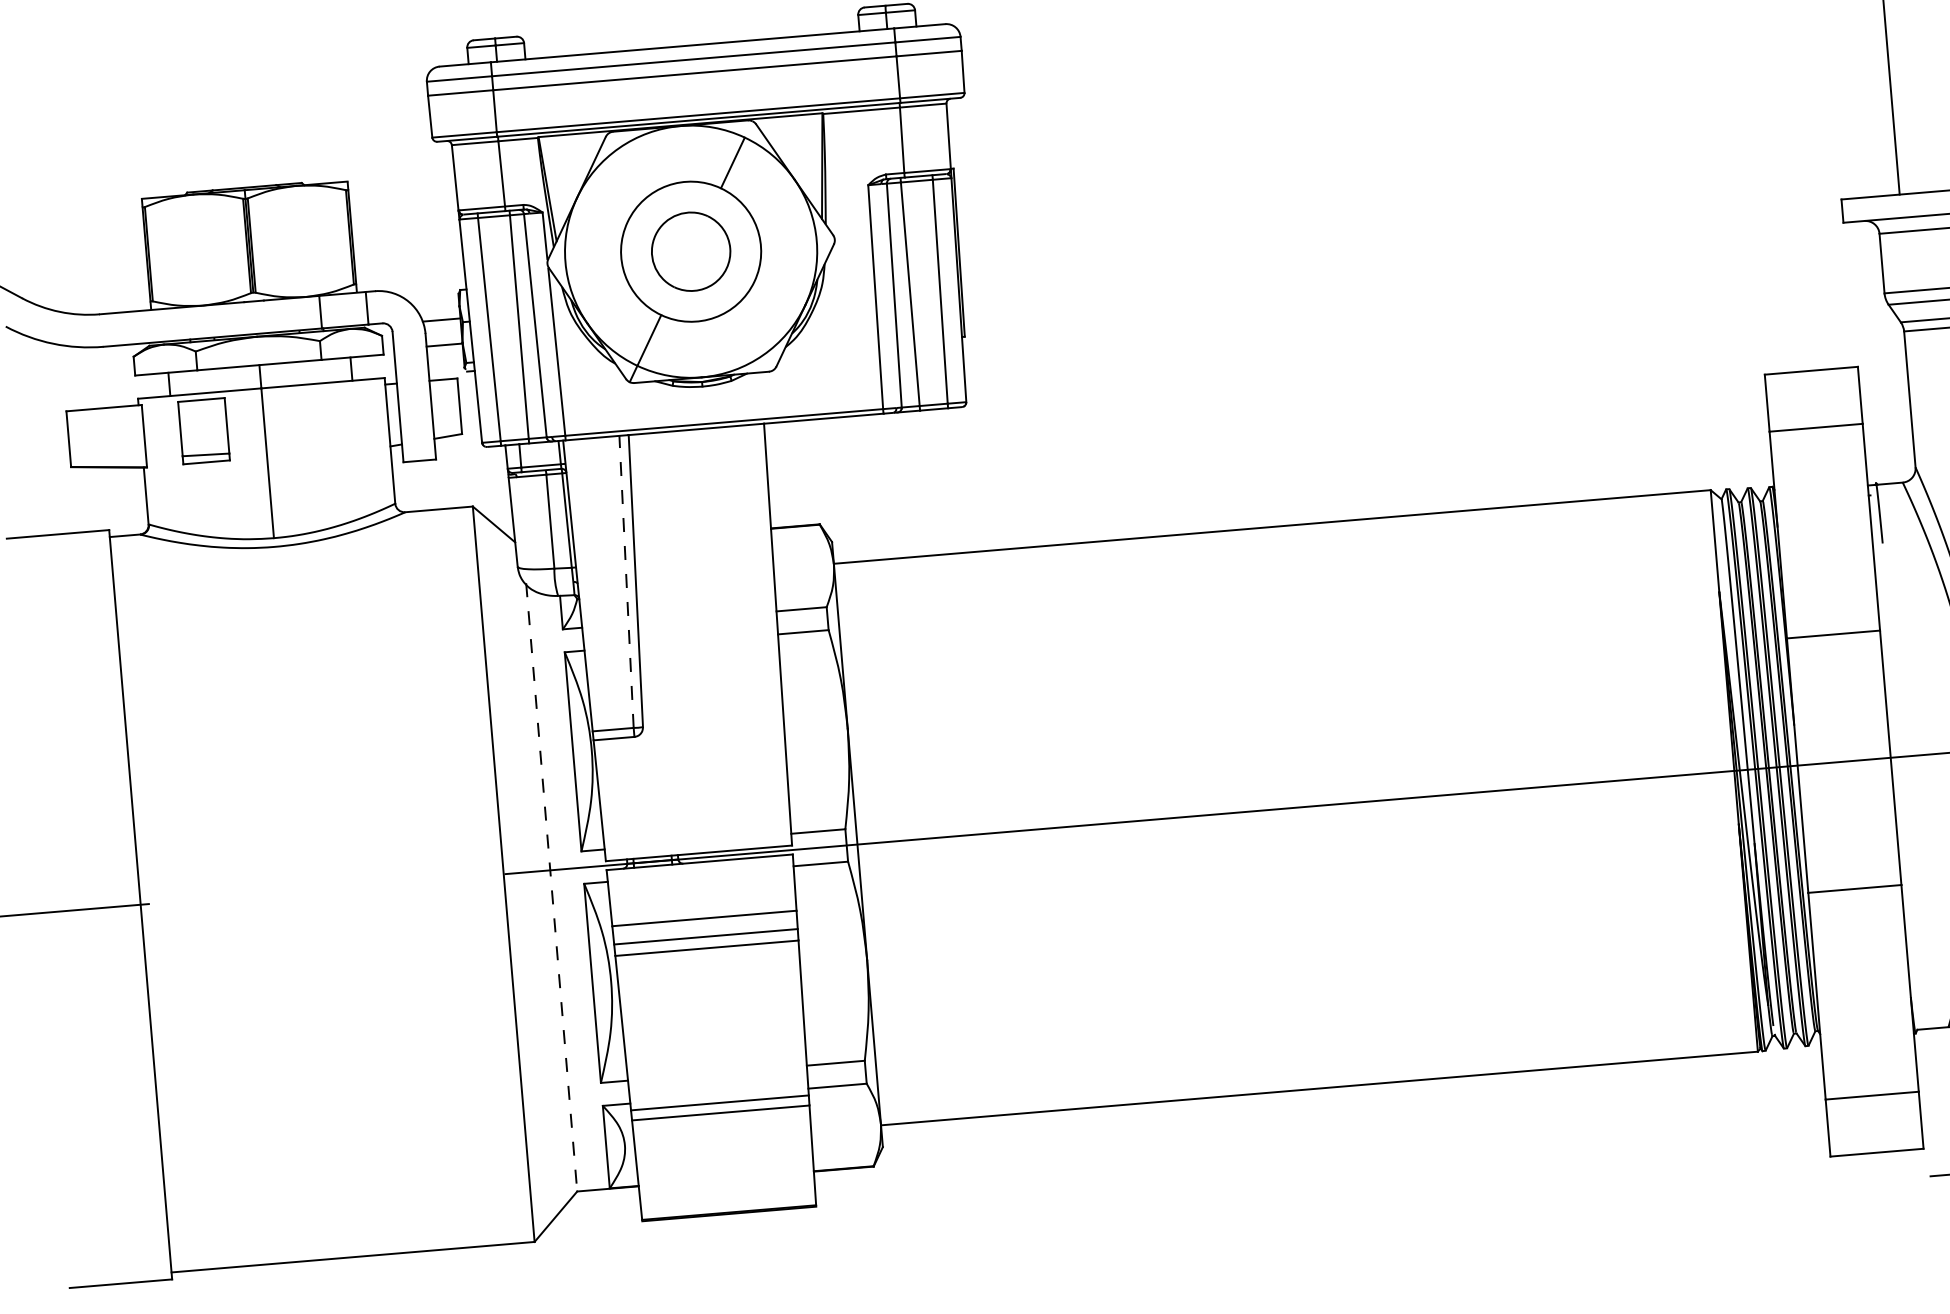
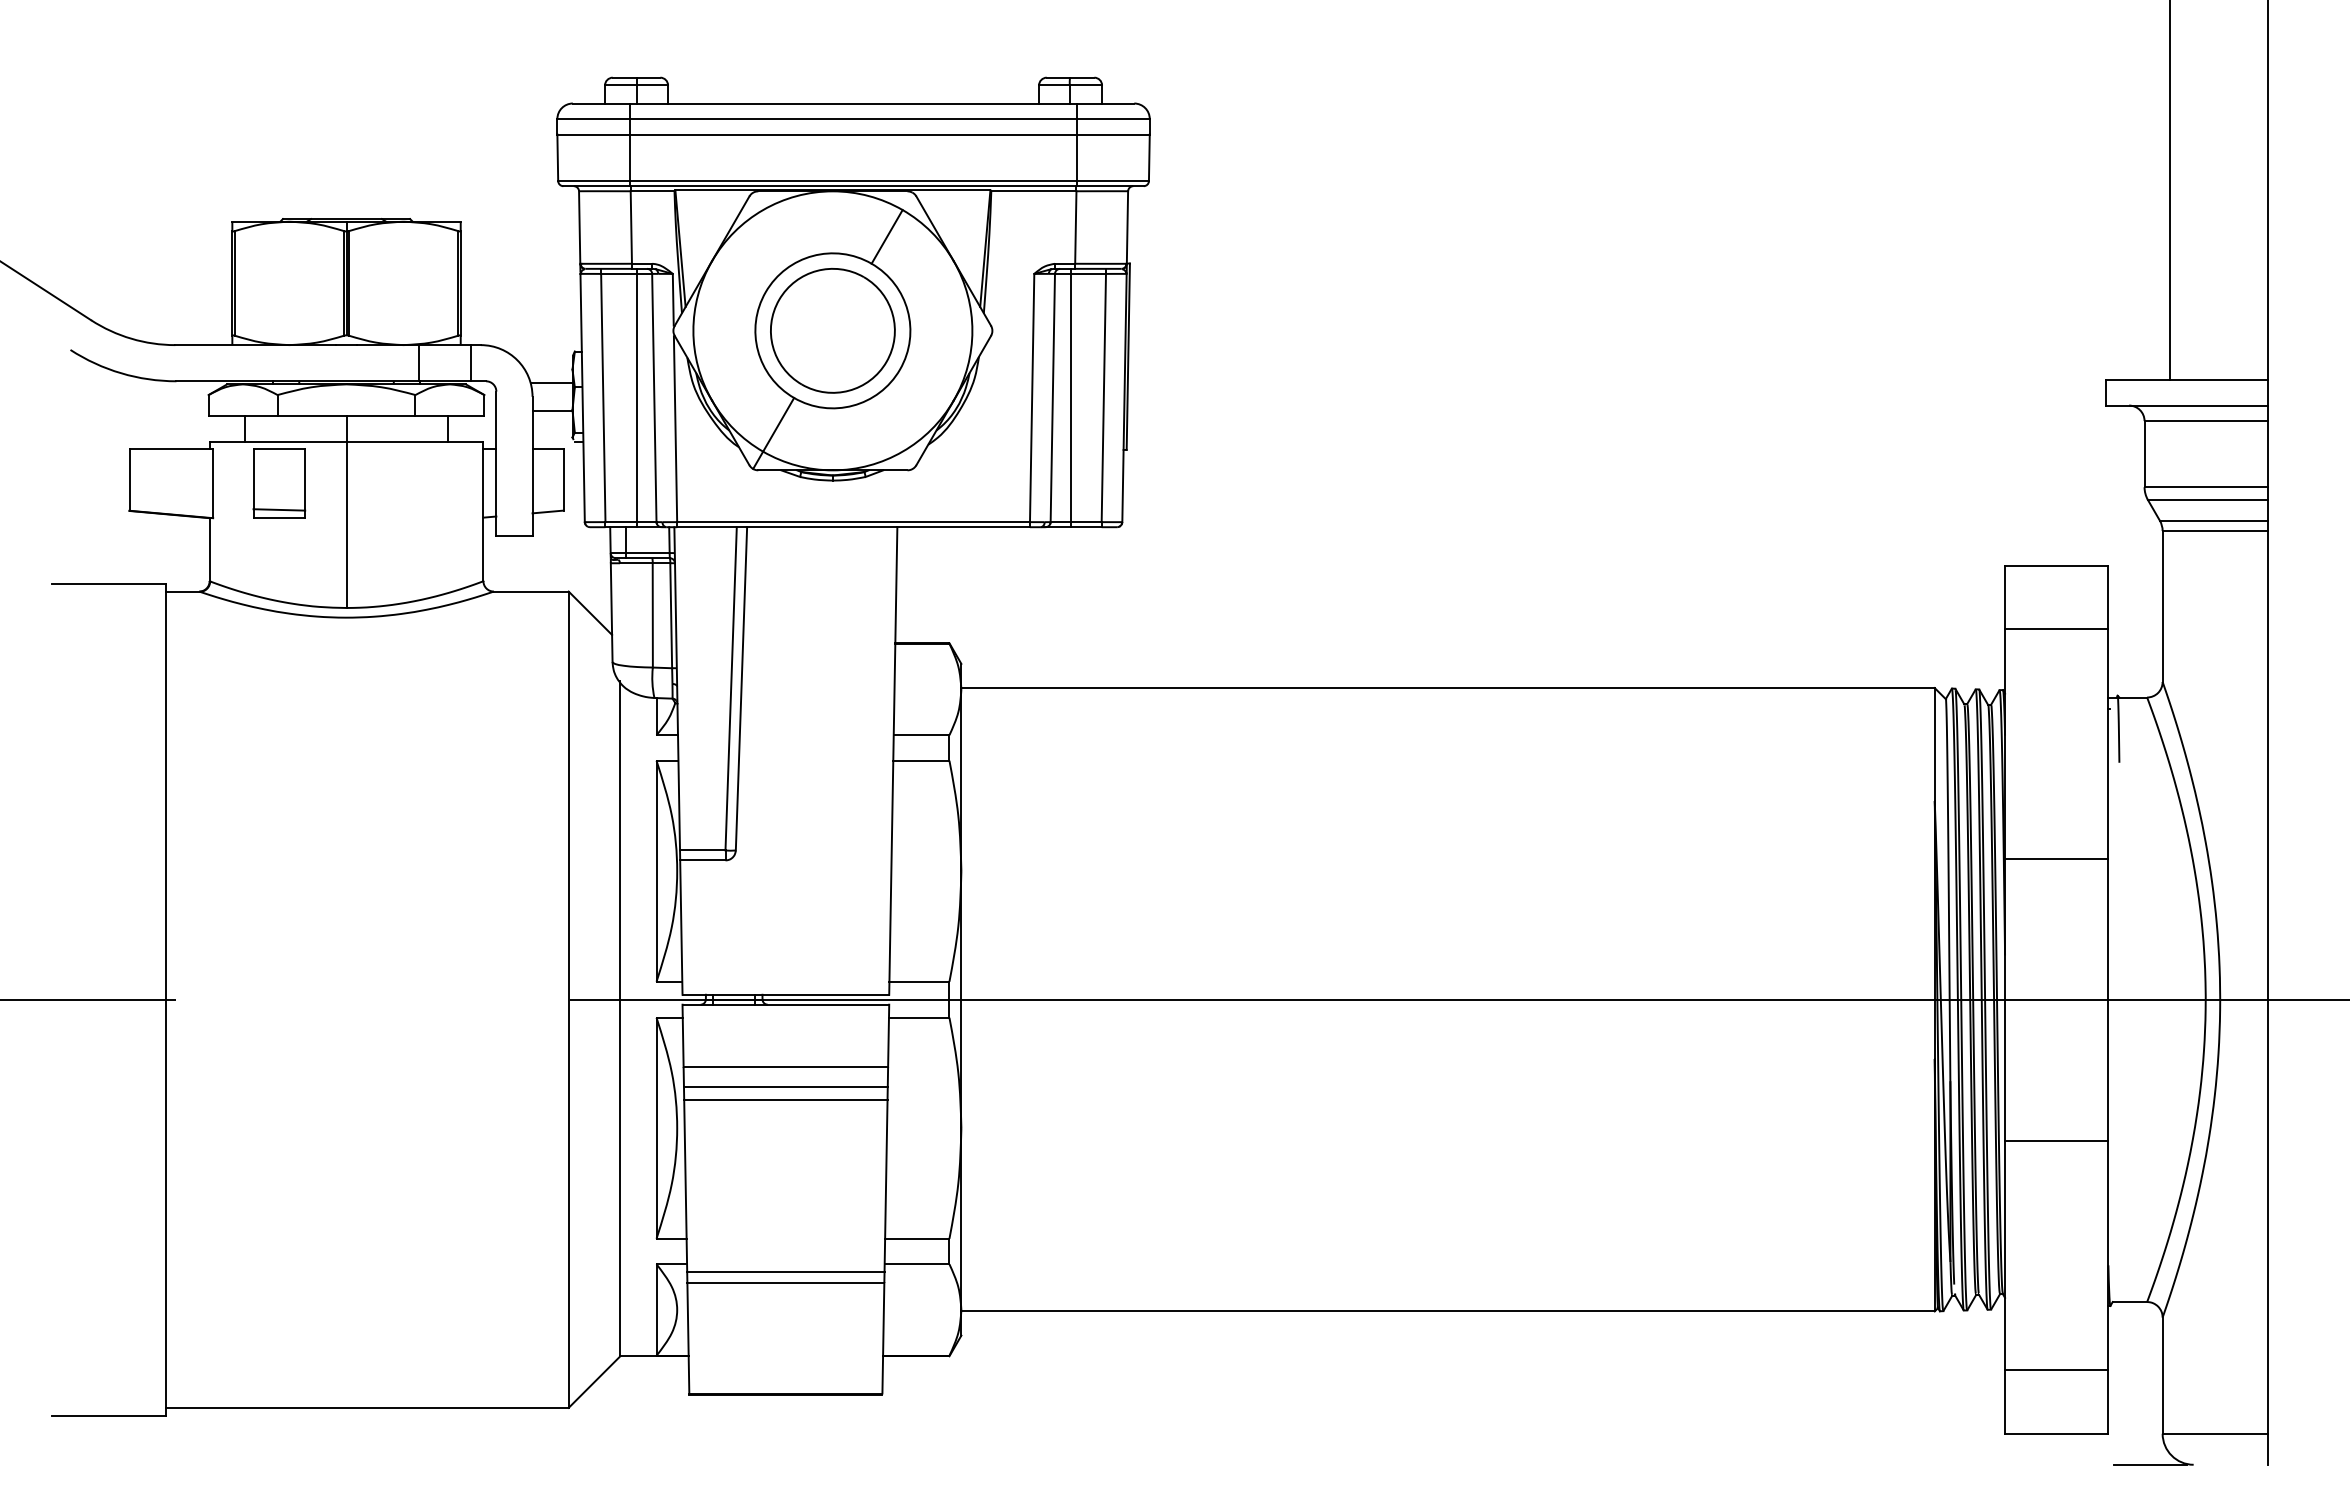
part: (690, 251) -> (832, 330), size x1.43
line: (626, 581) -> (731, 688), dashed -> solid
line: (551, 887) -> (620, 1018), dashed -> solid

